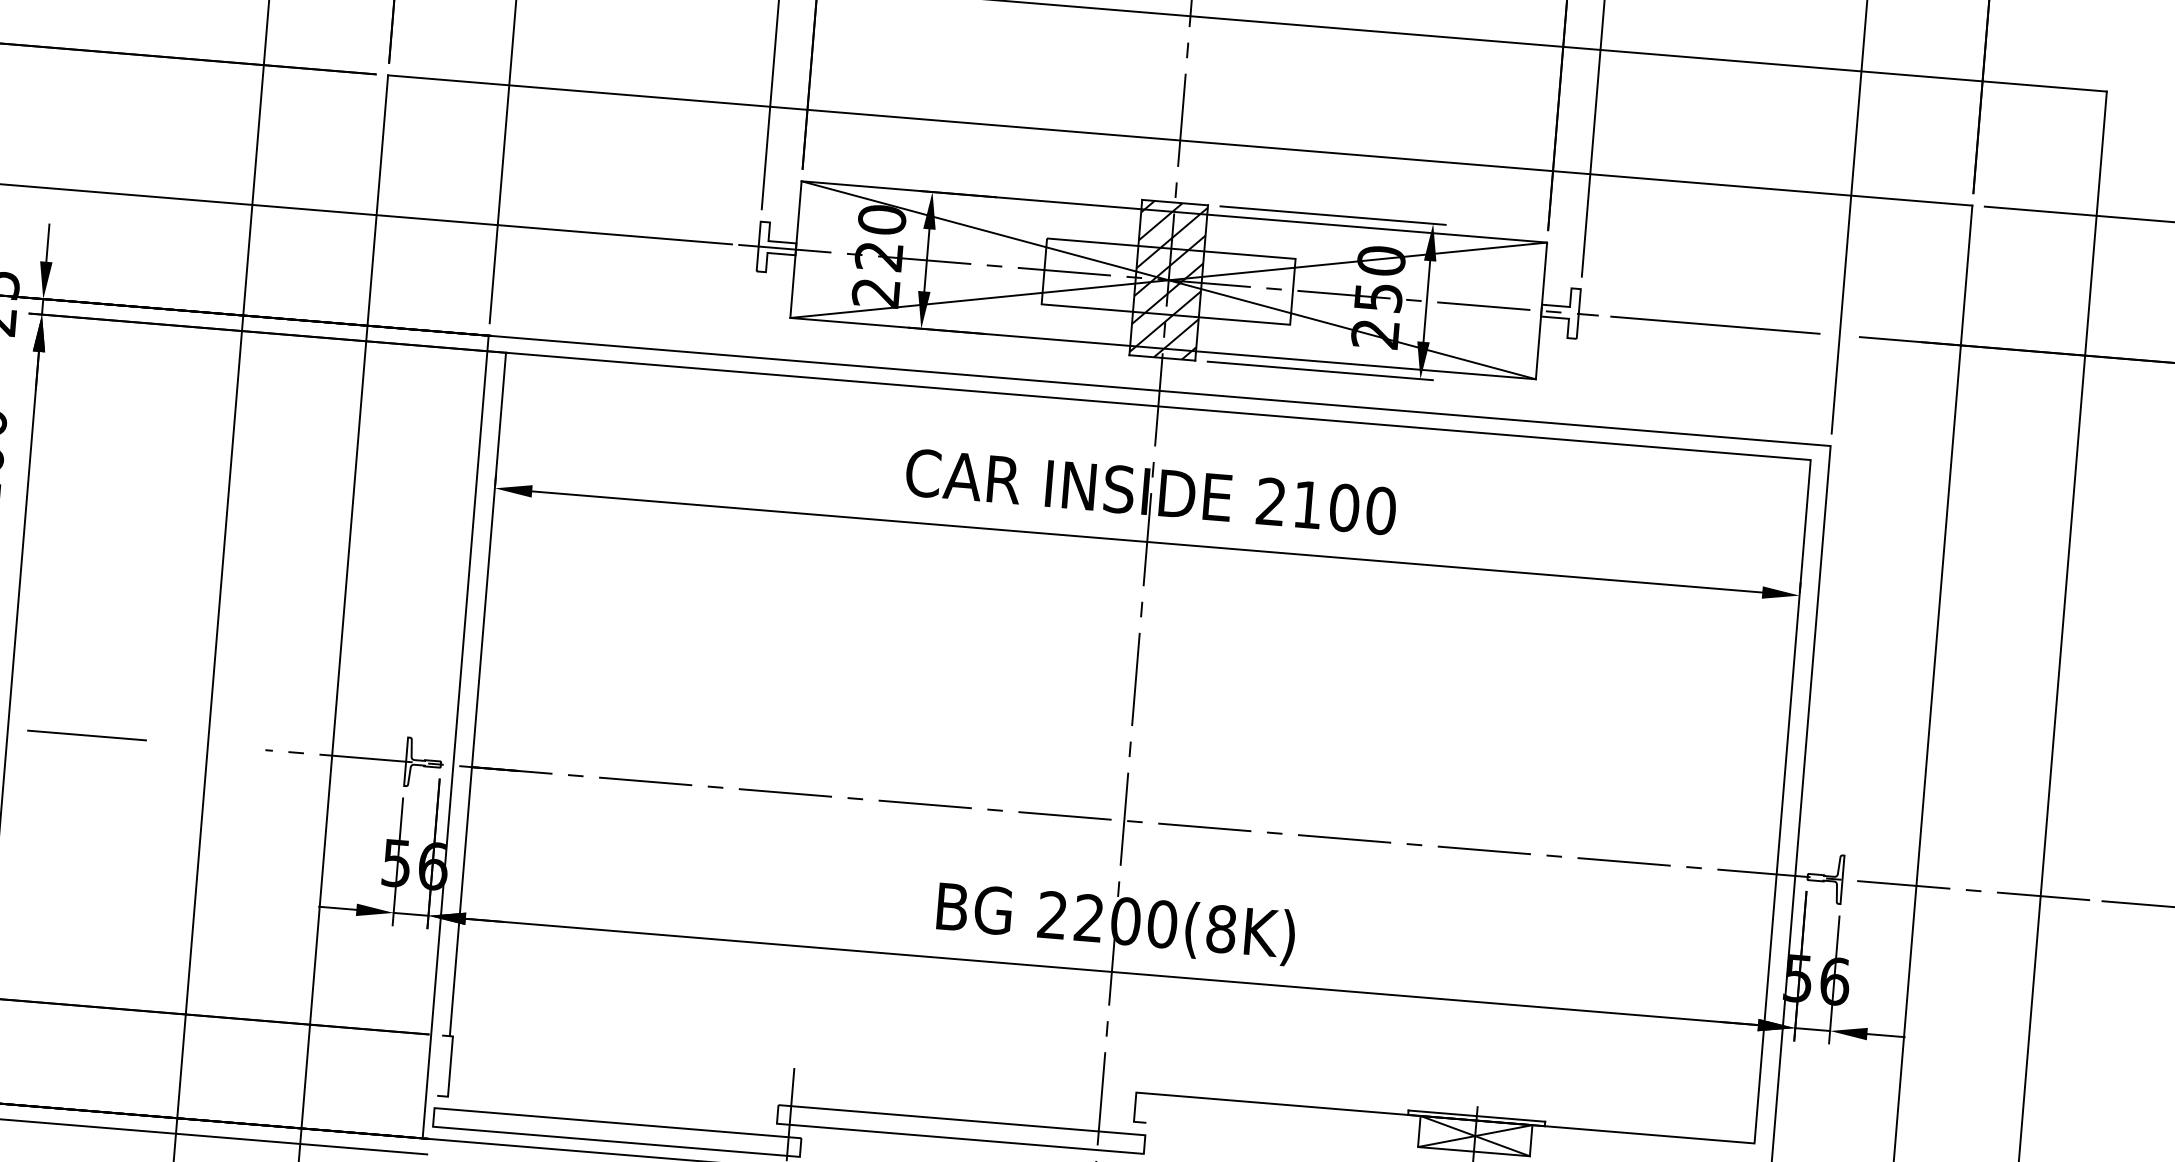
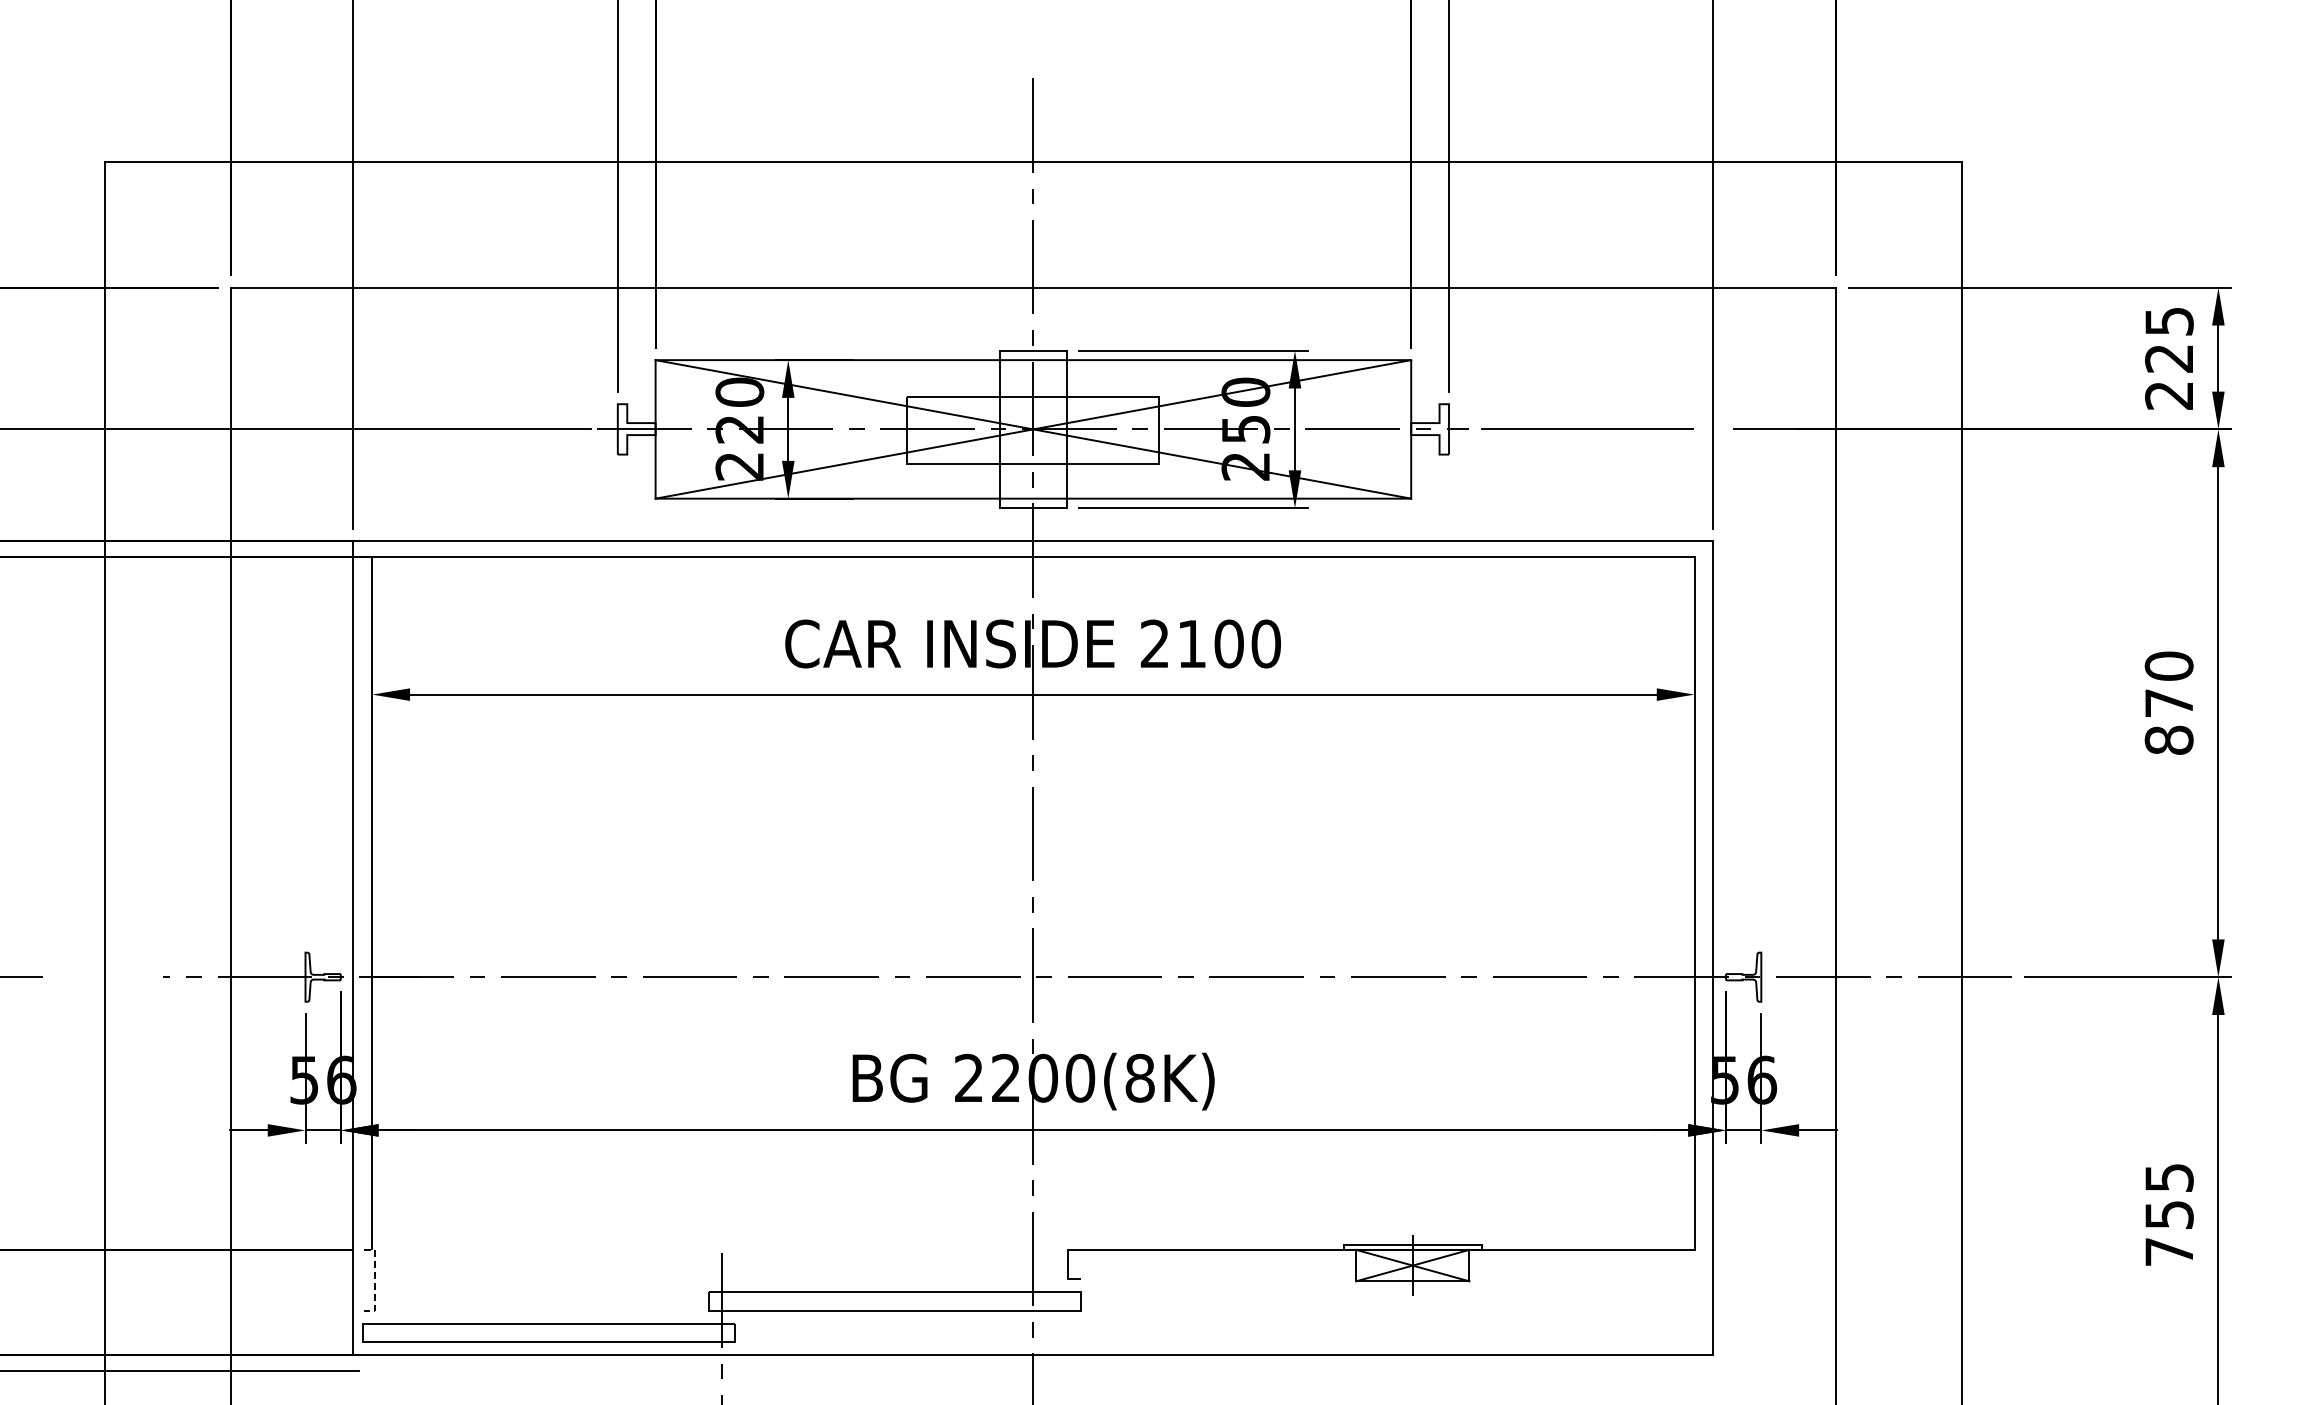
hatch: (1168, 280) -> (1033, 429), removed
line: (450, 1066) -> (375, 1280), solid -> dashed

